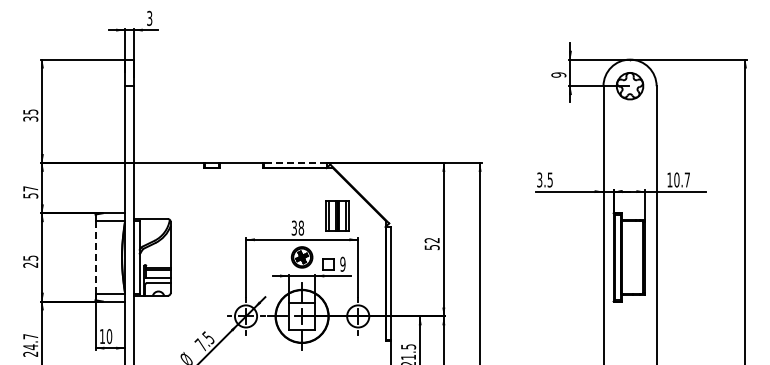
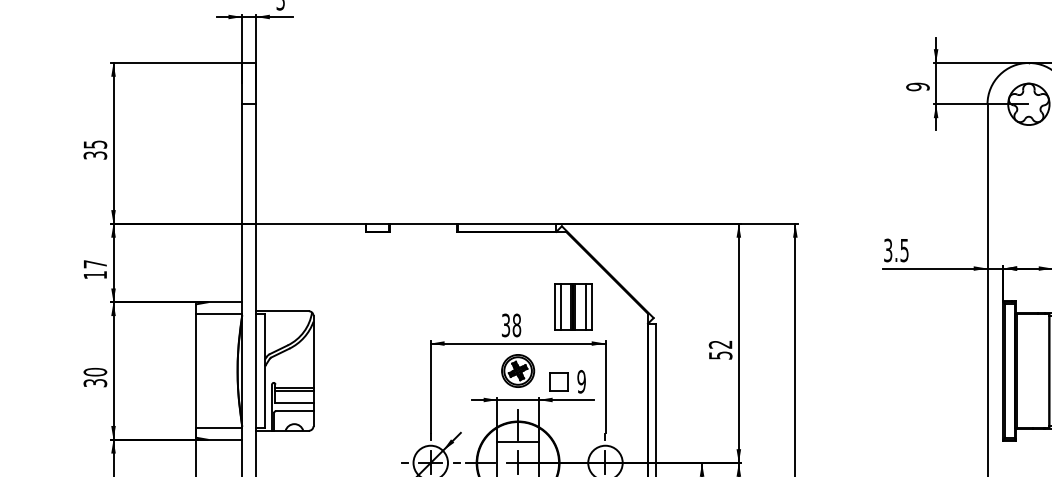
line: (294, 162) -> (506, 223), dashed -> solid
text: (30, 195) -> (95, 274), 57 -> 17
line: (95, 257) -> (196, 371), dashed -> solid
text: (30, 261) -> (95, 377), 25 -> 30

